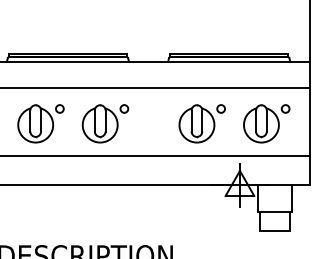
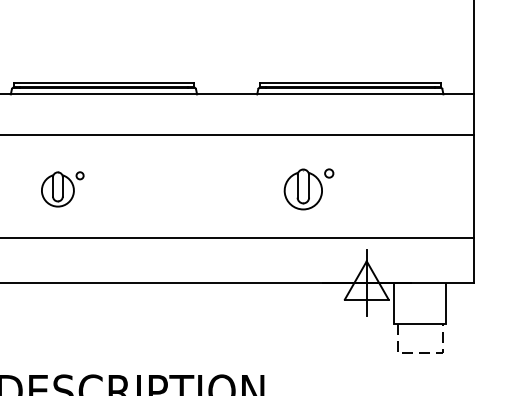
part: (40, 123) -> (62, 188), size x0.6
part: (105, 123) -> (161, 188), removed
part: (201, 123) -> (308, 188), size x0.7
part: (266, 123) -> (407, 188), removed
line: (274, 230) -> (419, 352), solid -> dashed

